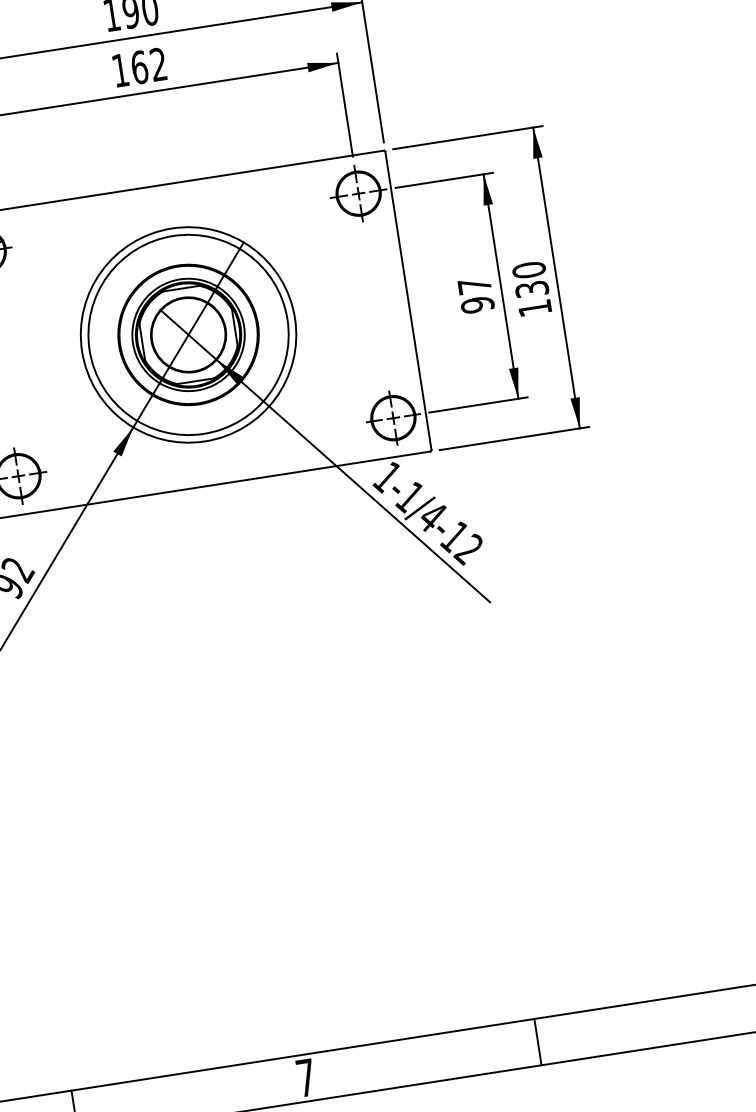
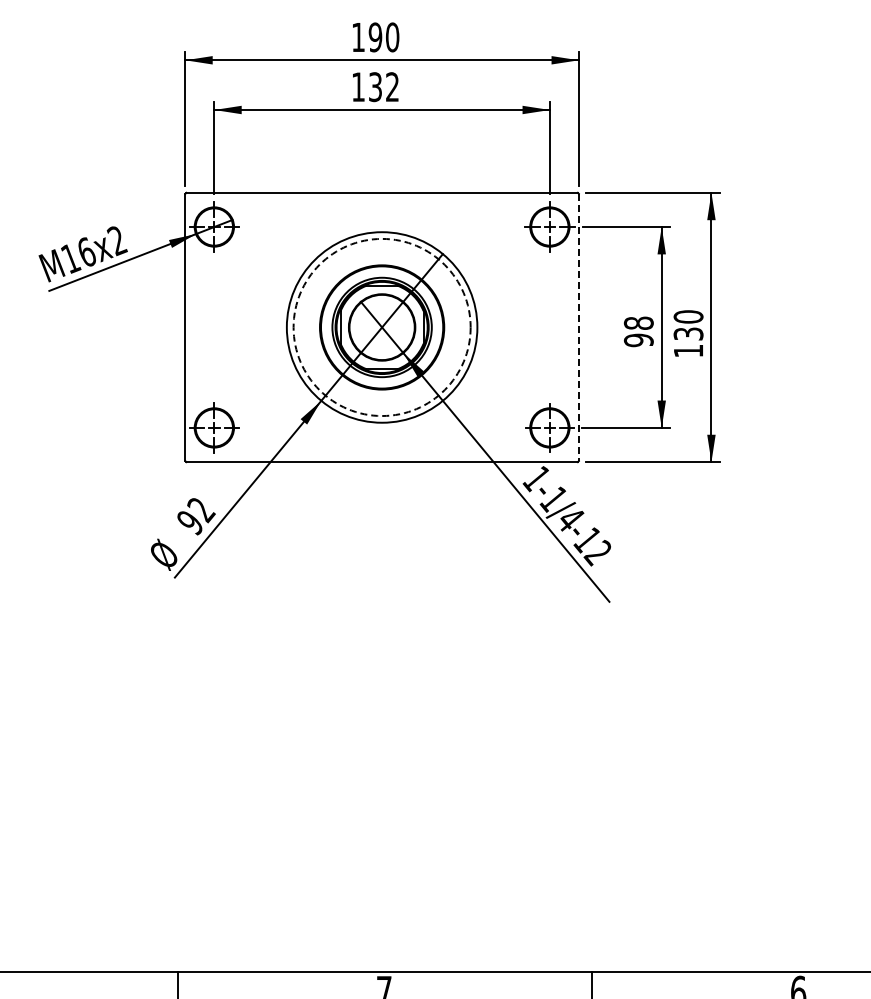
text: (139, 67) -> (375, 87), 162 -> 132
text: (474, 285) -> (638, 322), 97 -> 98
line: (407, 301) -> (578, 327), solid -> dashed
circle: (187, 335) -> (381, 327), solid -> dashed

